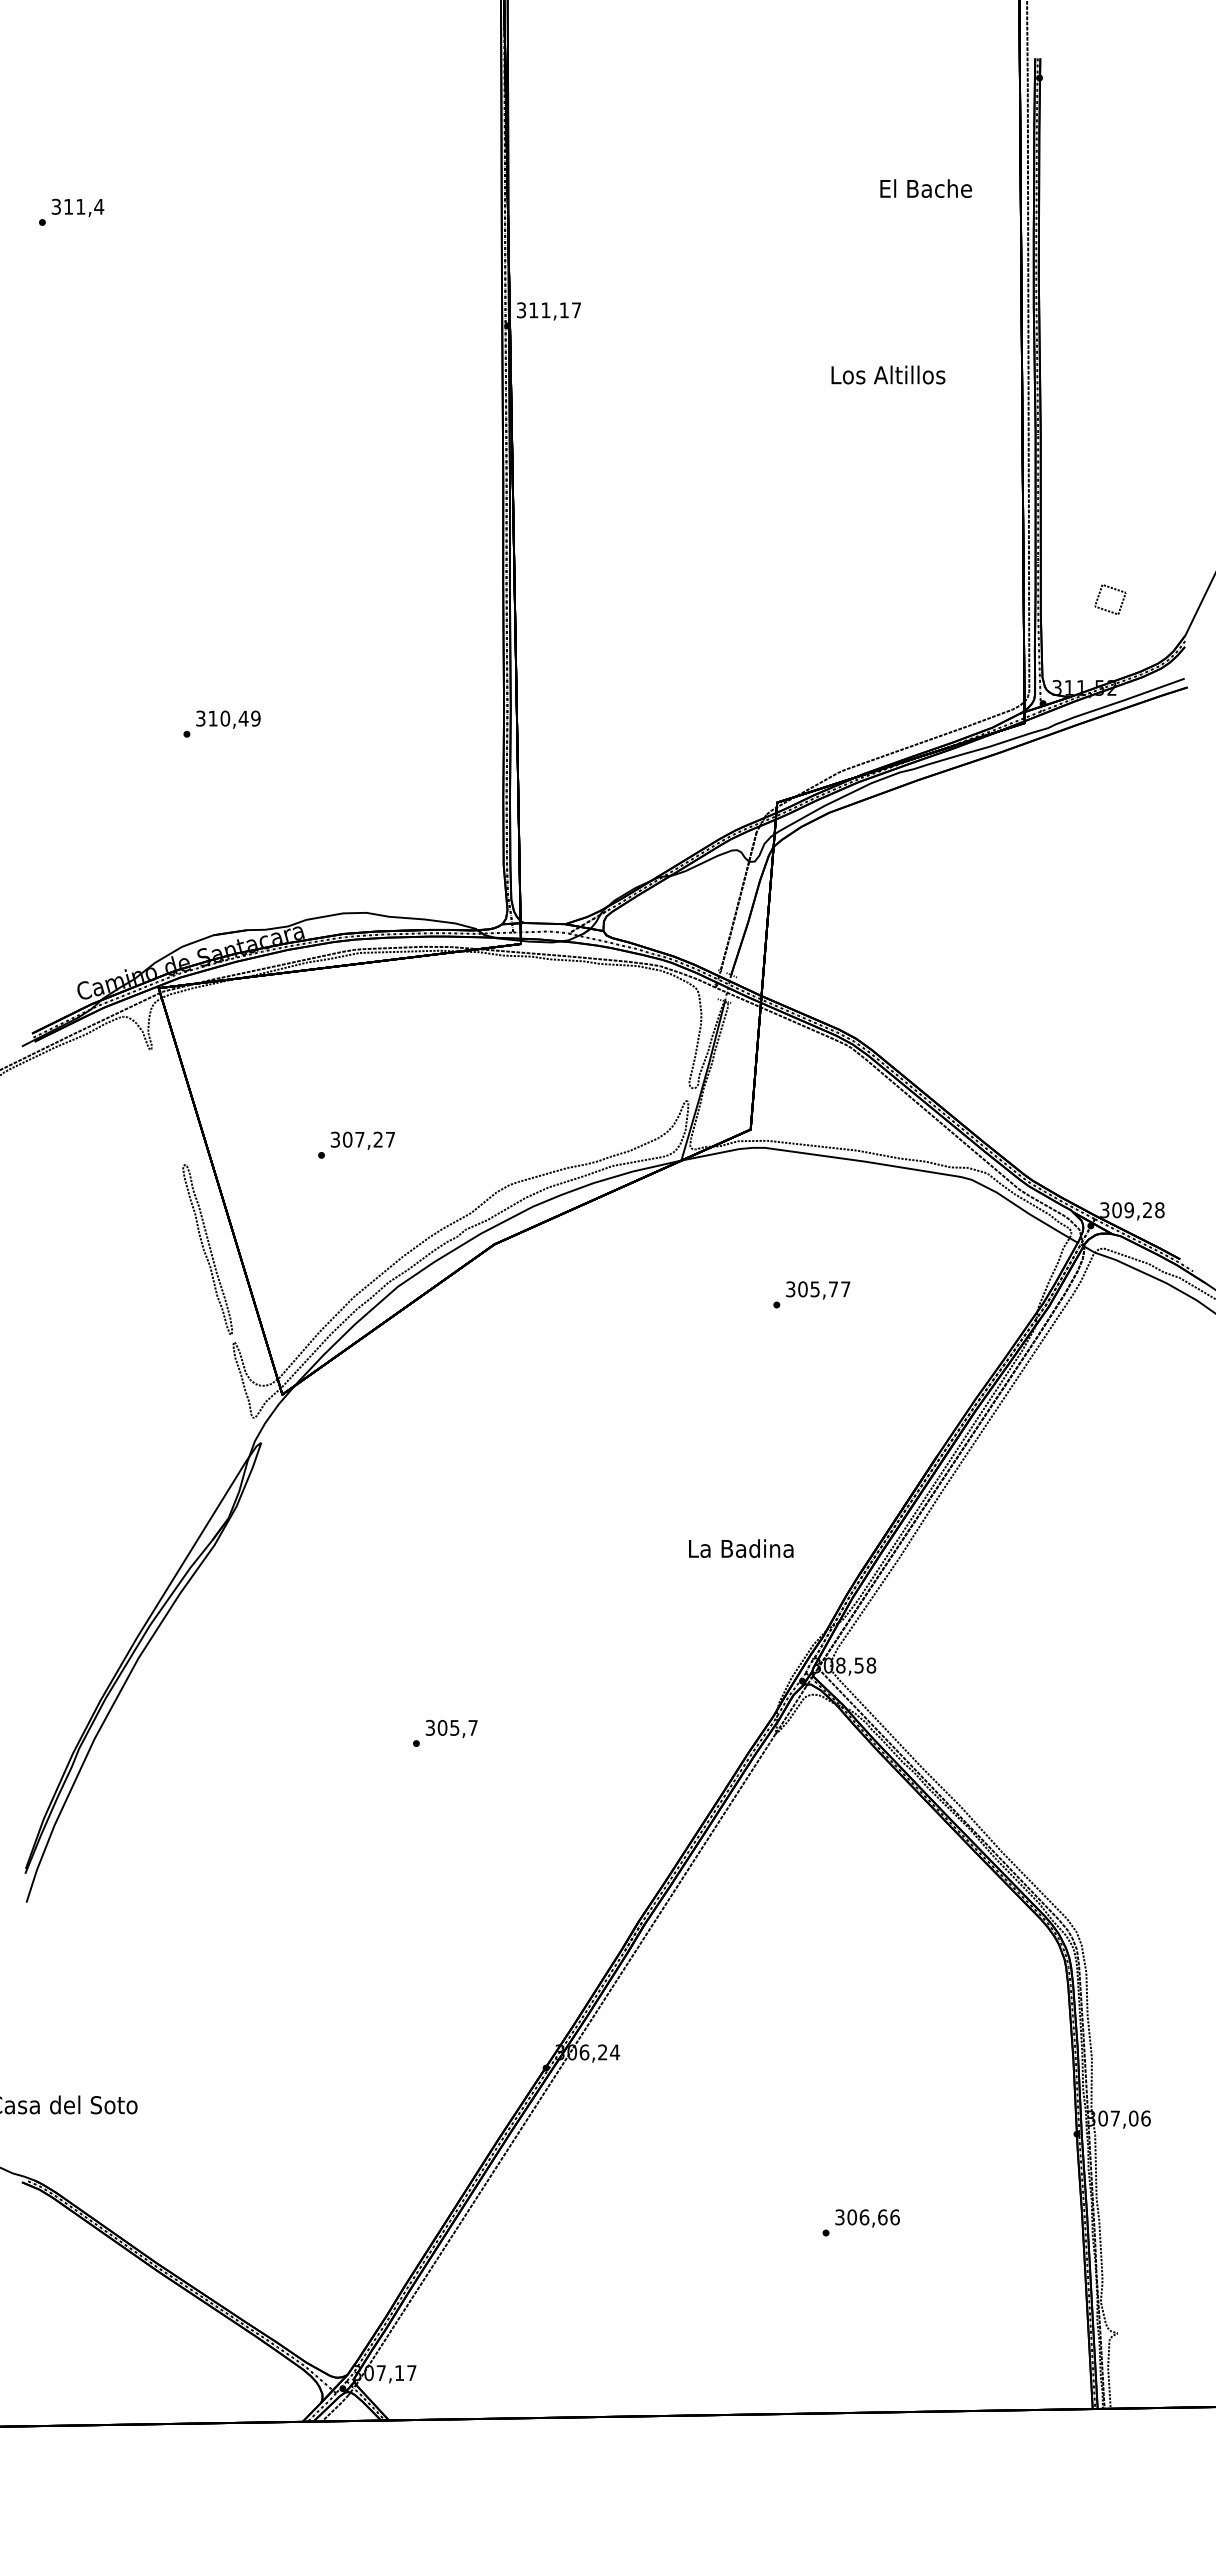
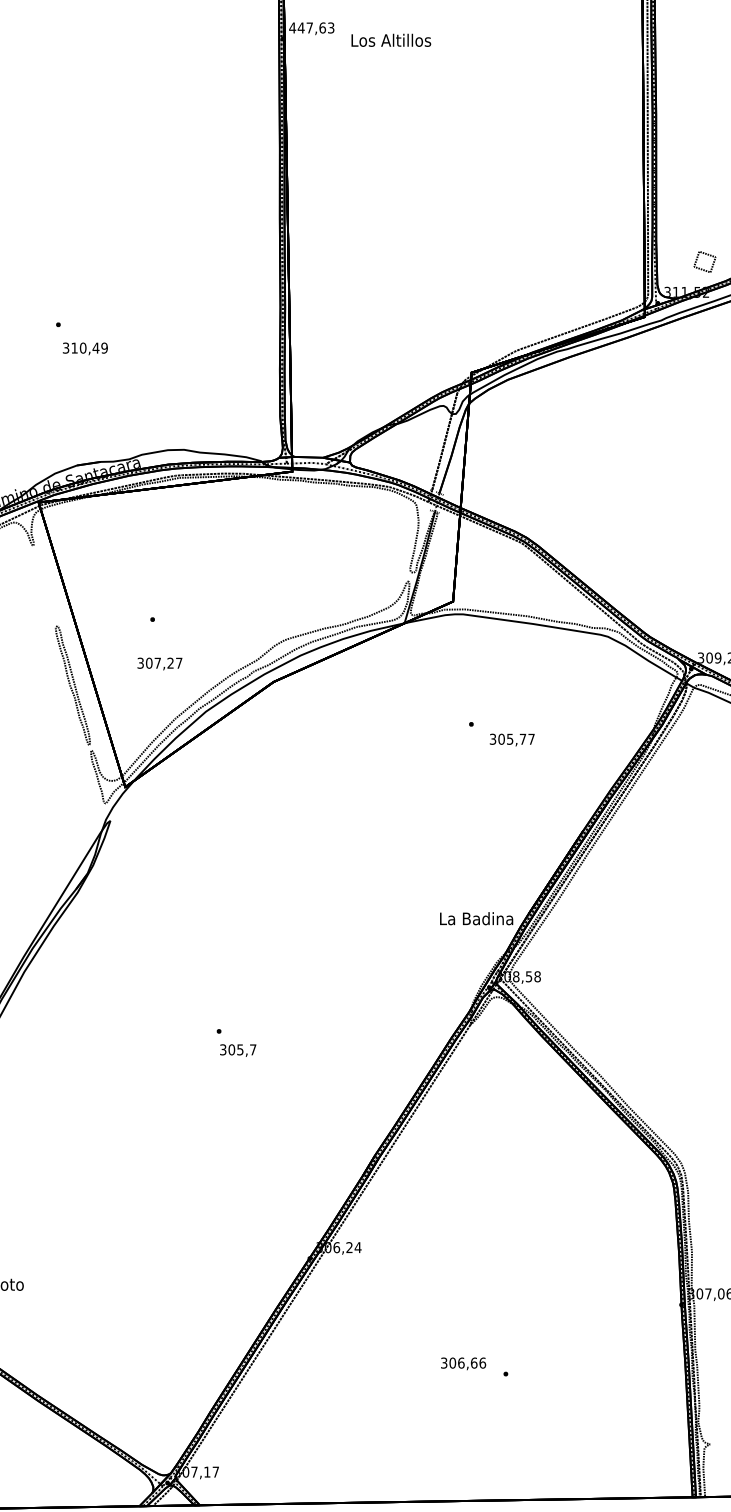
text: (548, 310) -> (311, 28), 311,17 -> 447,63
text: (888, 374) -> (391, 40), moved
part: (1115, 590) -> (708, 255), moved
text: (228, 719) -> (85, 348), moved
text: (362, 1140) -> (159, 663), moved
text: (818, 1290) -> (512, 740), moved
text: (741, 1548) -> (476, 918), moved
text: (451, 1729) -> (238, 1050), moved
text: (867, 2218) -> (463, 1363), moved

